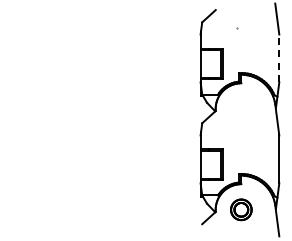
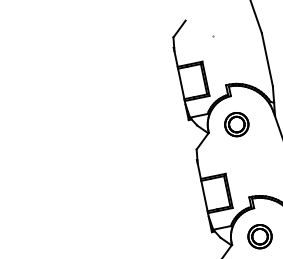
line: (279, 58) -> (267, 59), dashed -> solid
part: (241, 108) -> (236, 124), added

